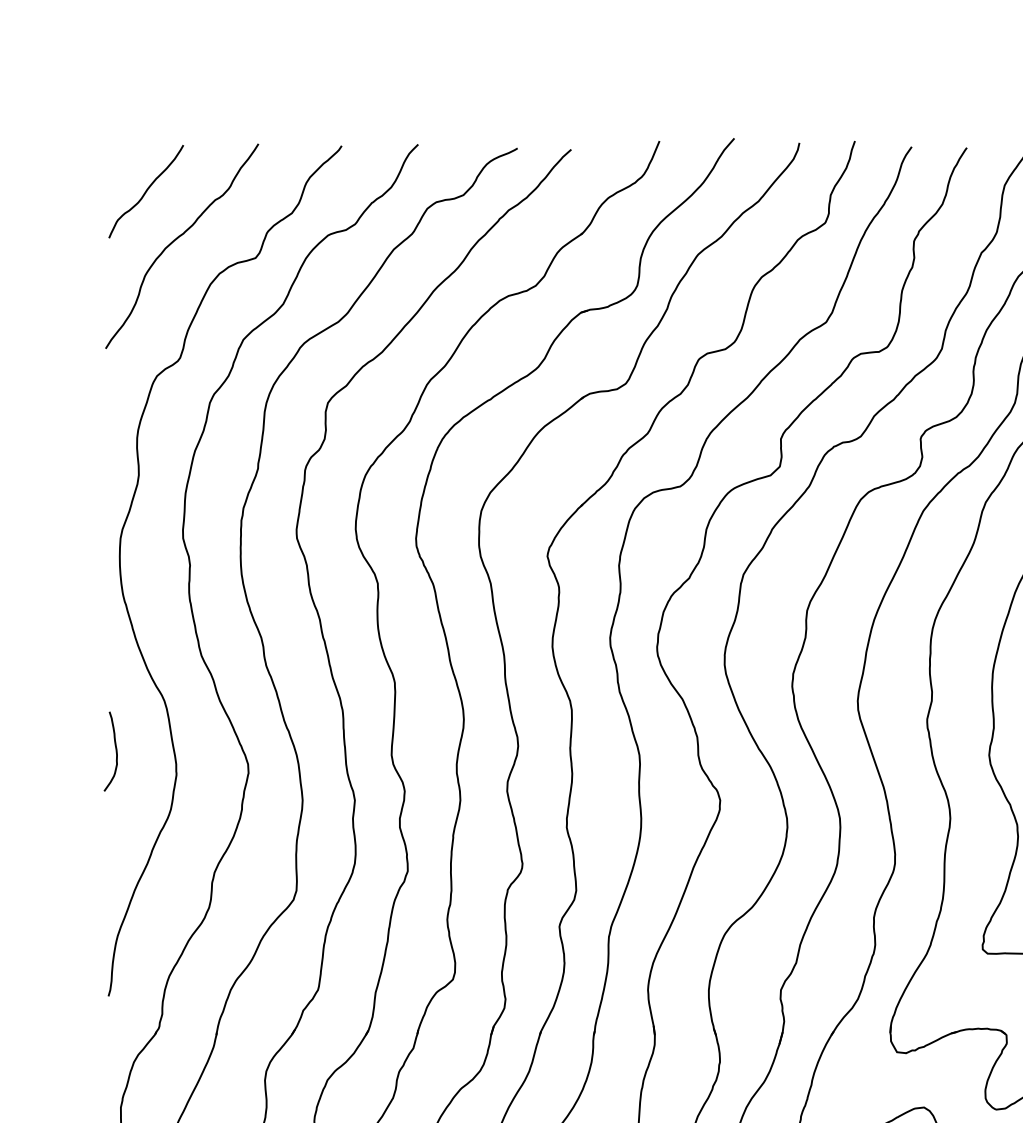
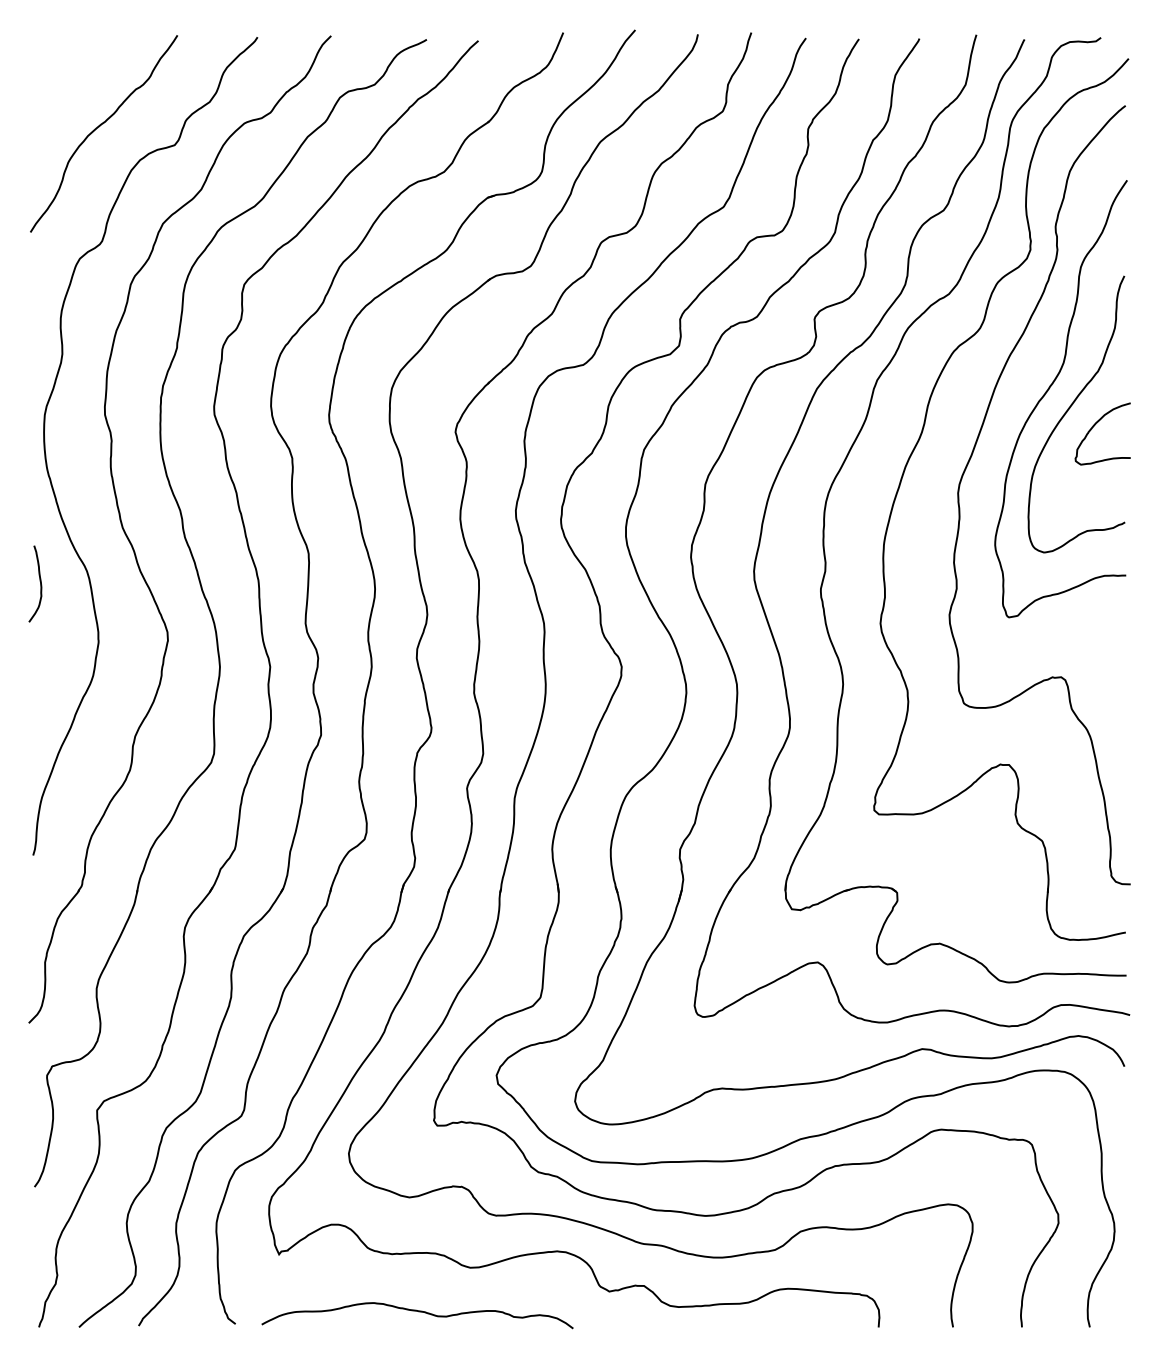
curve: (146, 191) -> (69, 81), removed
curve: (115, 748) -> (39, 581), moved

